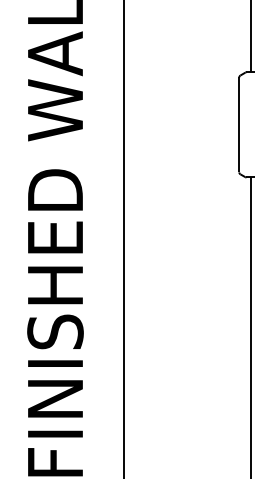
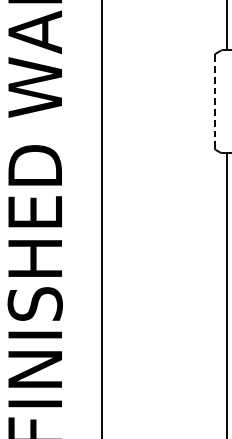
line: (239, 125) -> (215, 102), solid -> dashed

